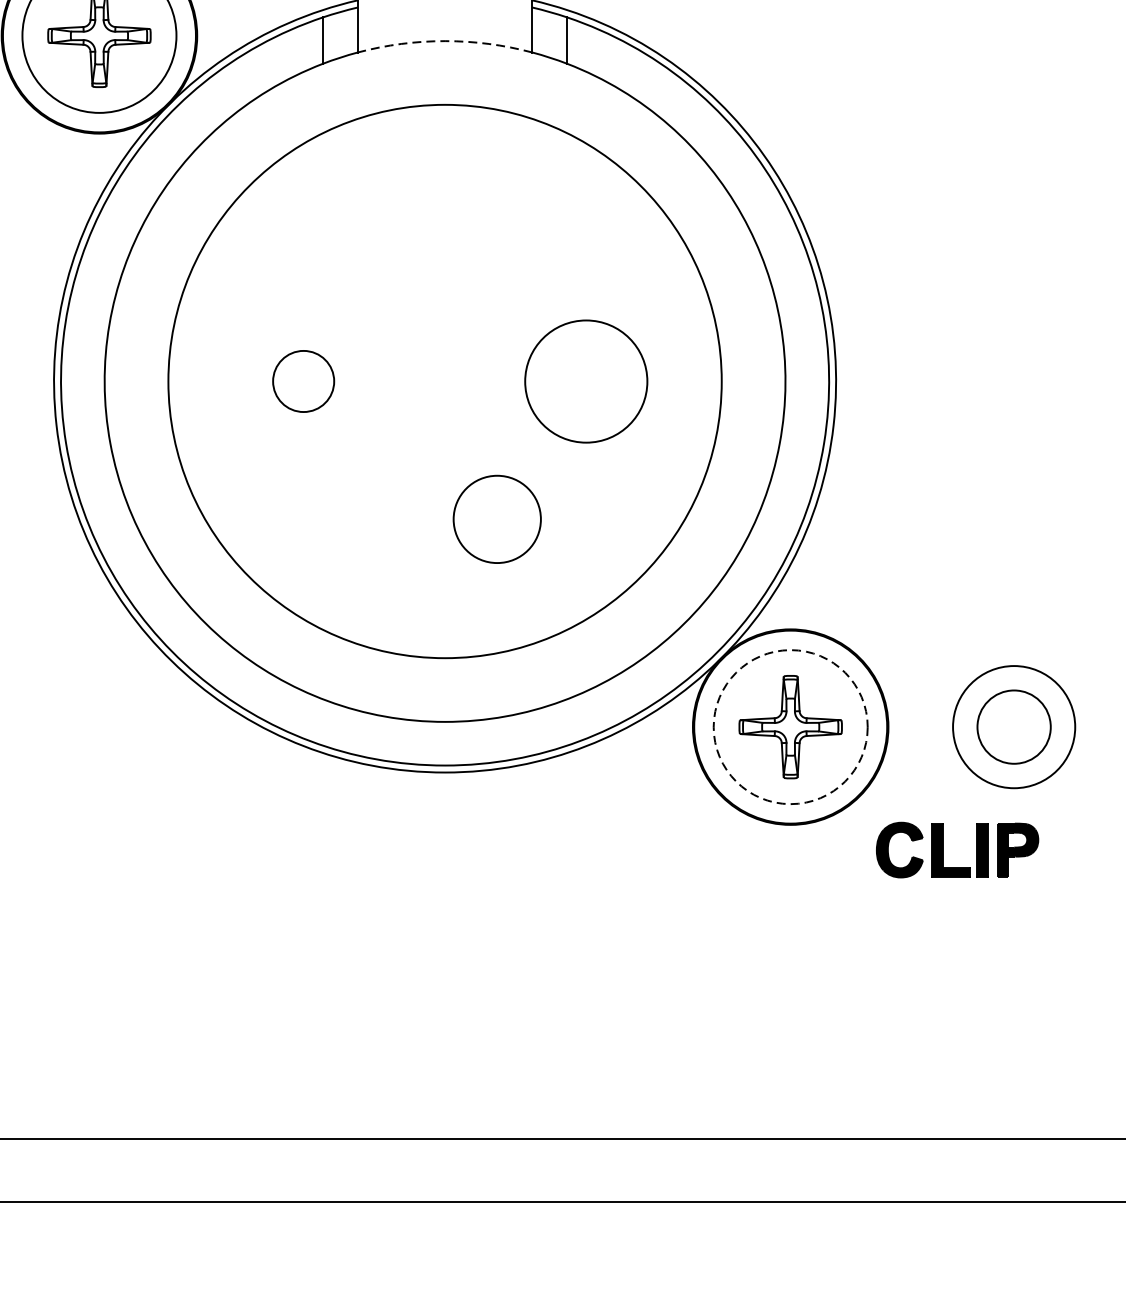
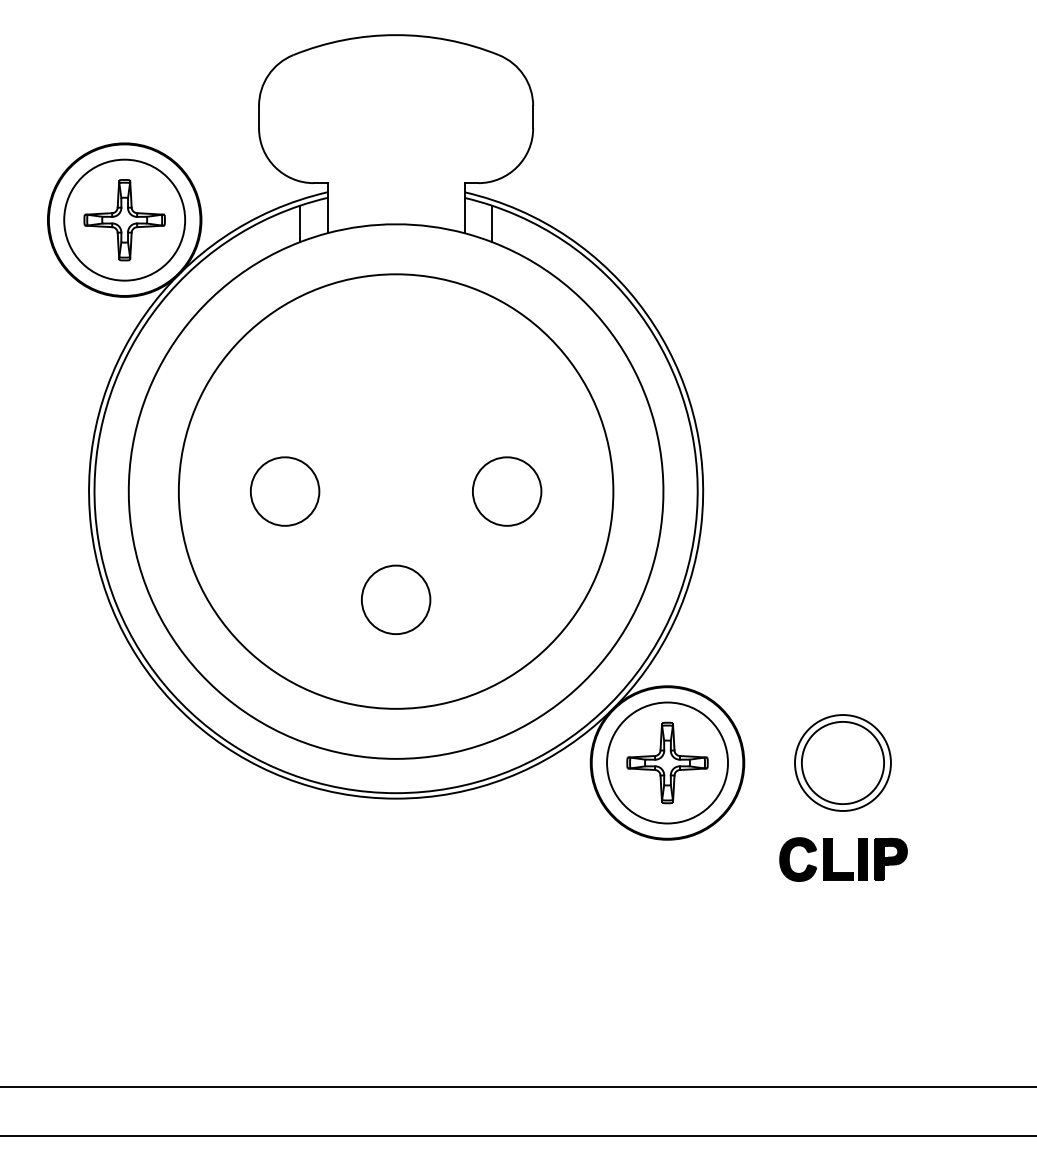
arc: (445, 41) -> (396, 224), dashed -> solid
circle: (302, 381) -> (284, 491), size x1.43
circle: (586, 381) -> (507, 491), size x0.71
circle: (497, 518) -> (396, 599), moved
circle: (790, 726) -> (667, 762), dashed -> solid
circle: (1013, 726) -> (842, 762), size x1.43
part: (943, 850) -> (832, 859), moved

